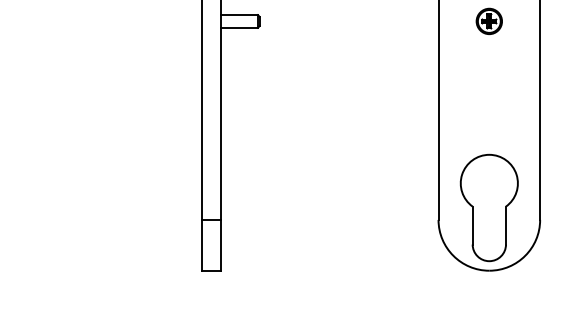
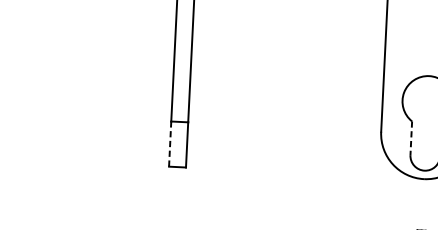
line: (472, 225) -> (411, 138), solid -> dashed
line: (202, 244) -> (170, 143), solid -> dashed

